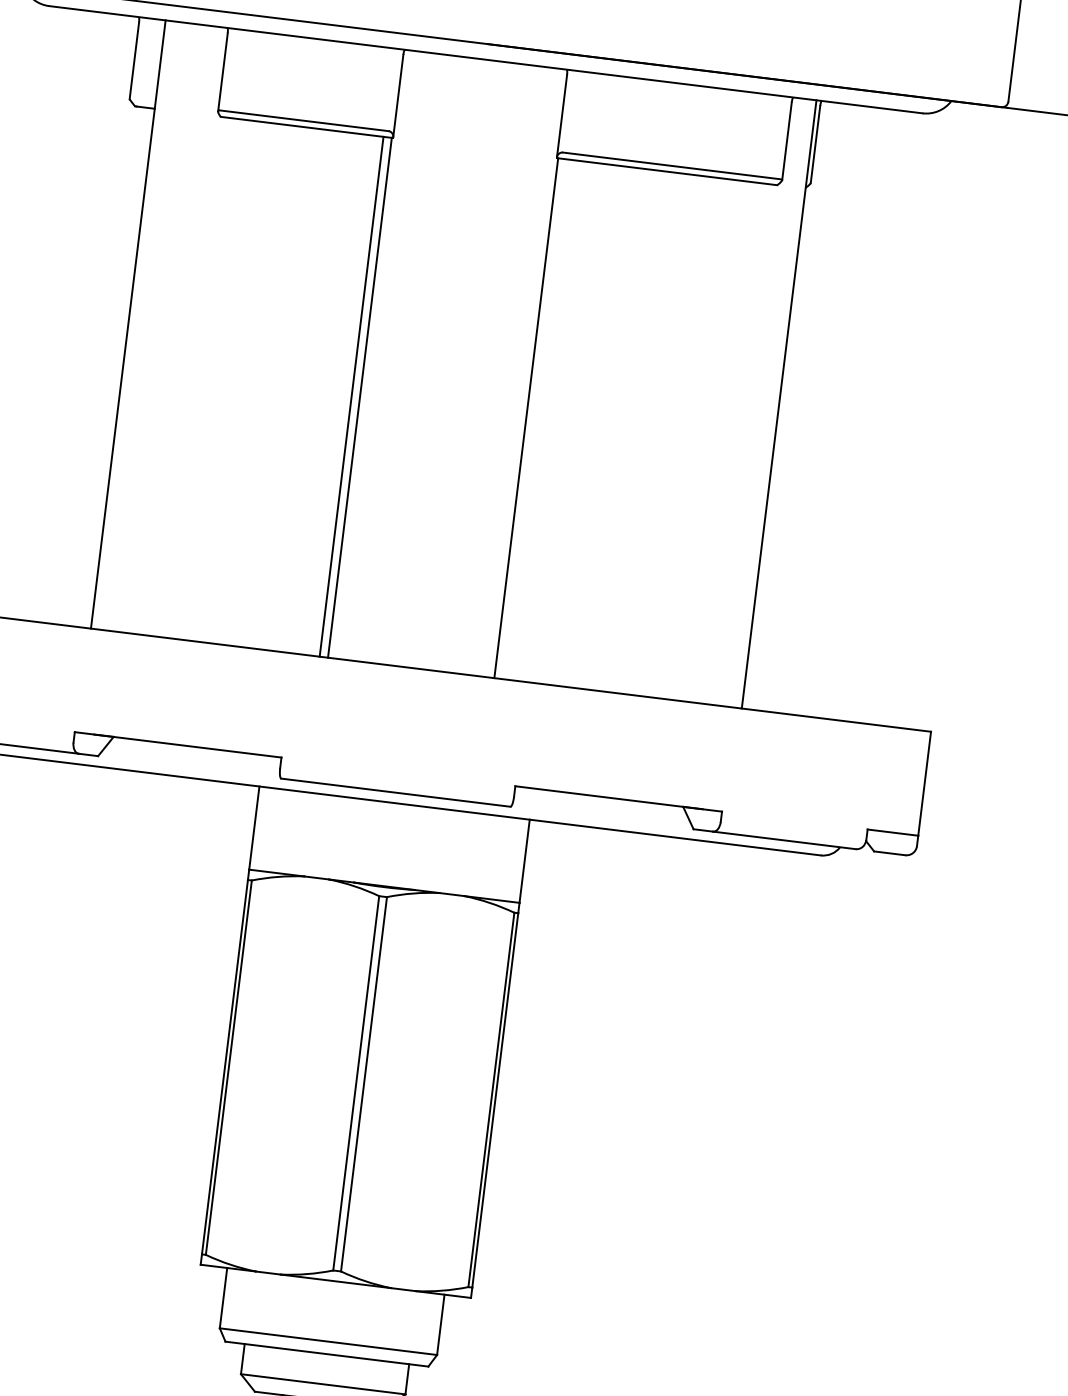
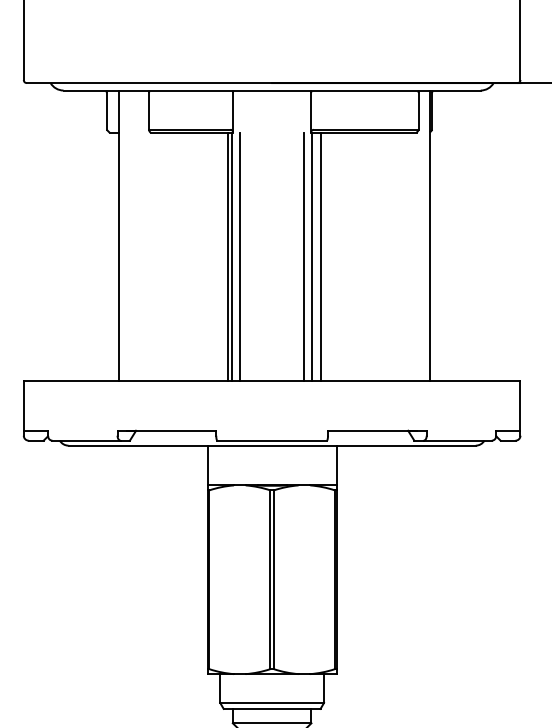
line: (376, 398) -> (240, 256), added
line: (510, 415) -> (304, 256), added
line: (544, 419) -> (320, 256), added

